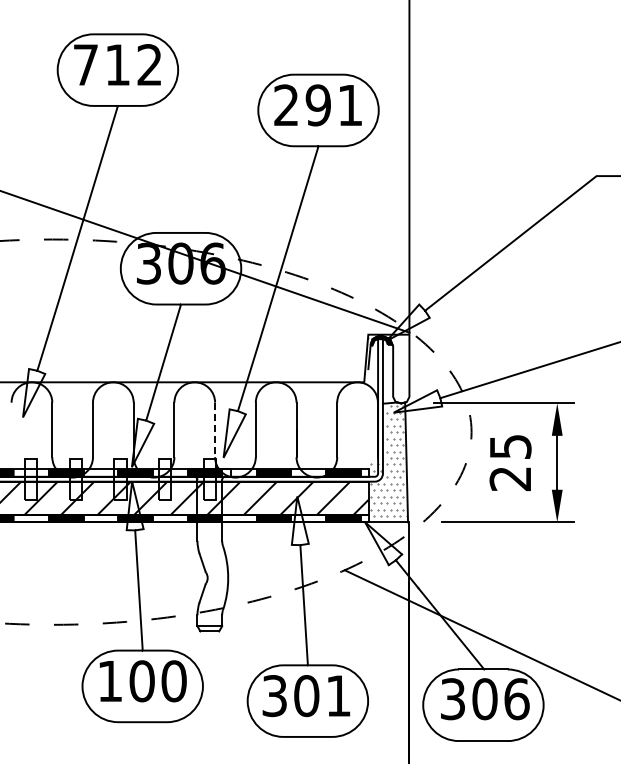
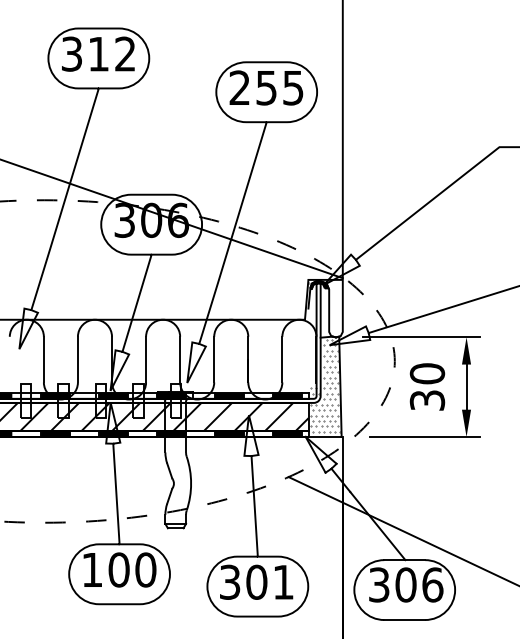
text: (85, 65) -> (71, 54), 712 -> 312
text: (333, 105) -> (279, 88), 291 -> 255
line: (215, 430) -> (180, 360), dashed -> solid
text: (510, 462) -> (427, 386), 25 -> 30

